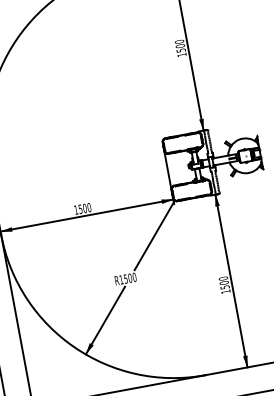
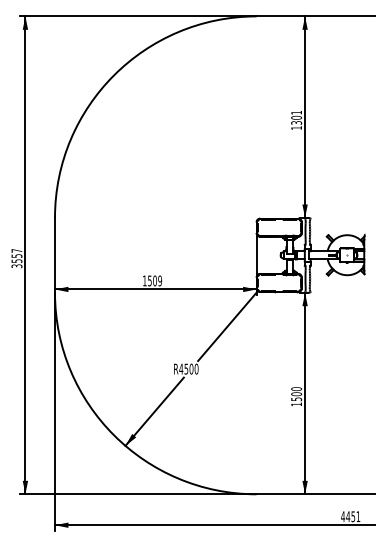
text: (180, 45) -> (296, 117), 1500 -> 1301
text: (88, 207) -> (159, 280), 1500 -> 1509
text: (121, 279) -> (181, 368), R1500 -> R4500

